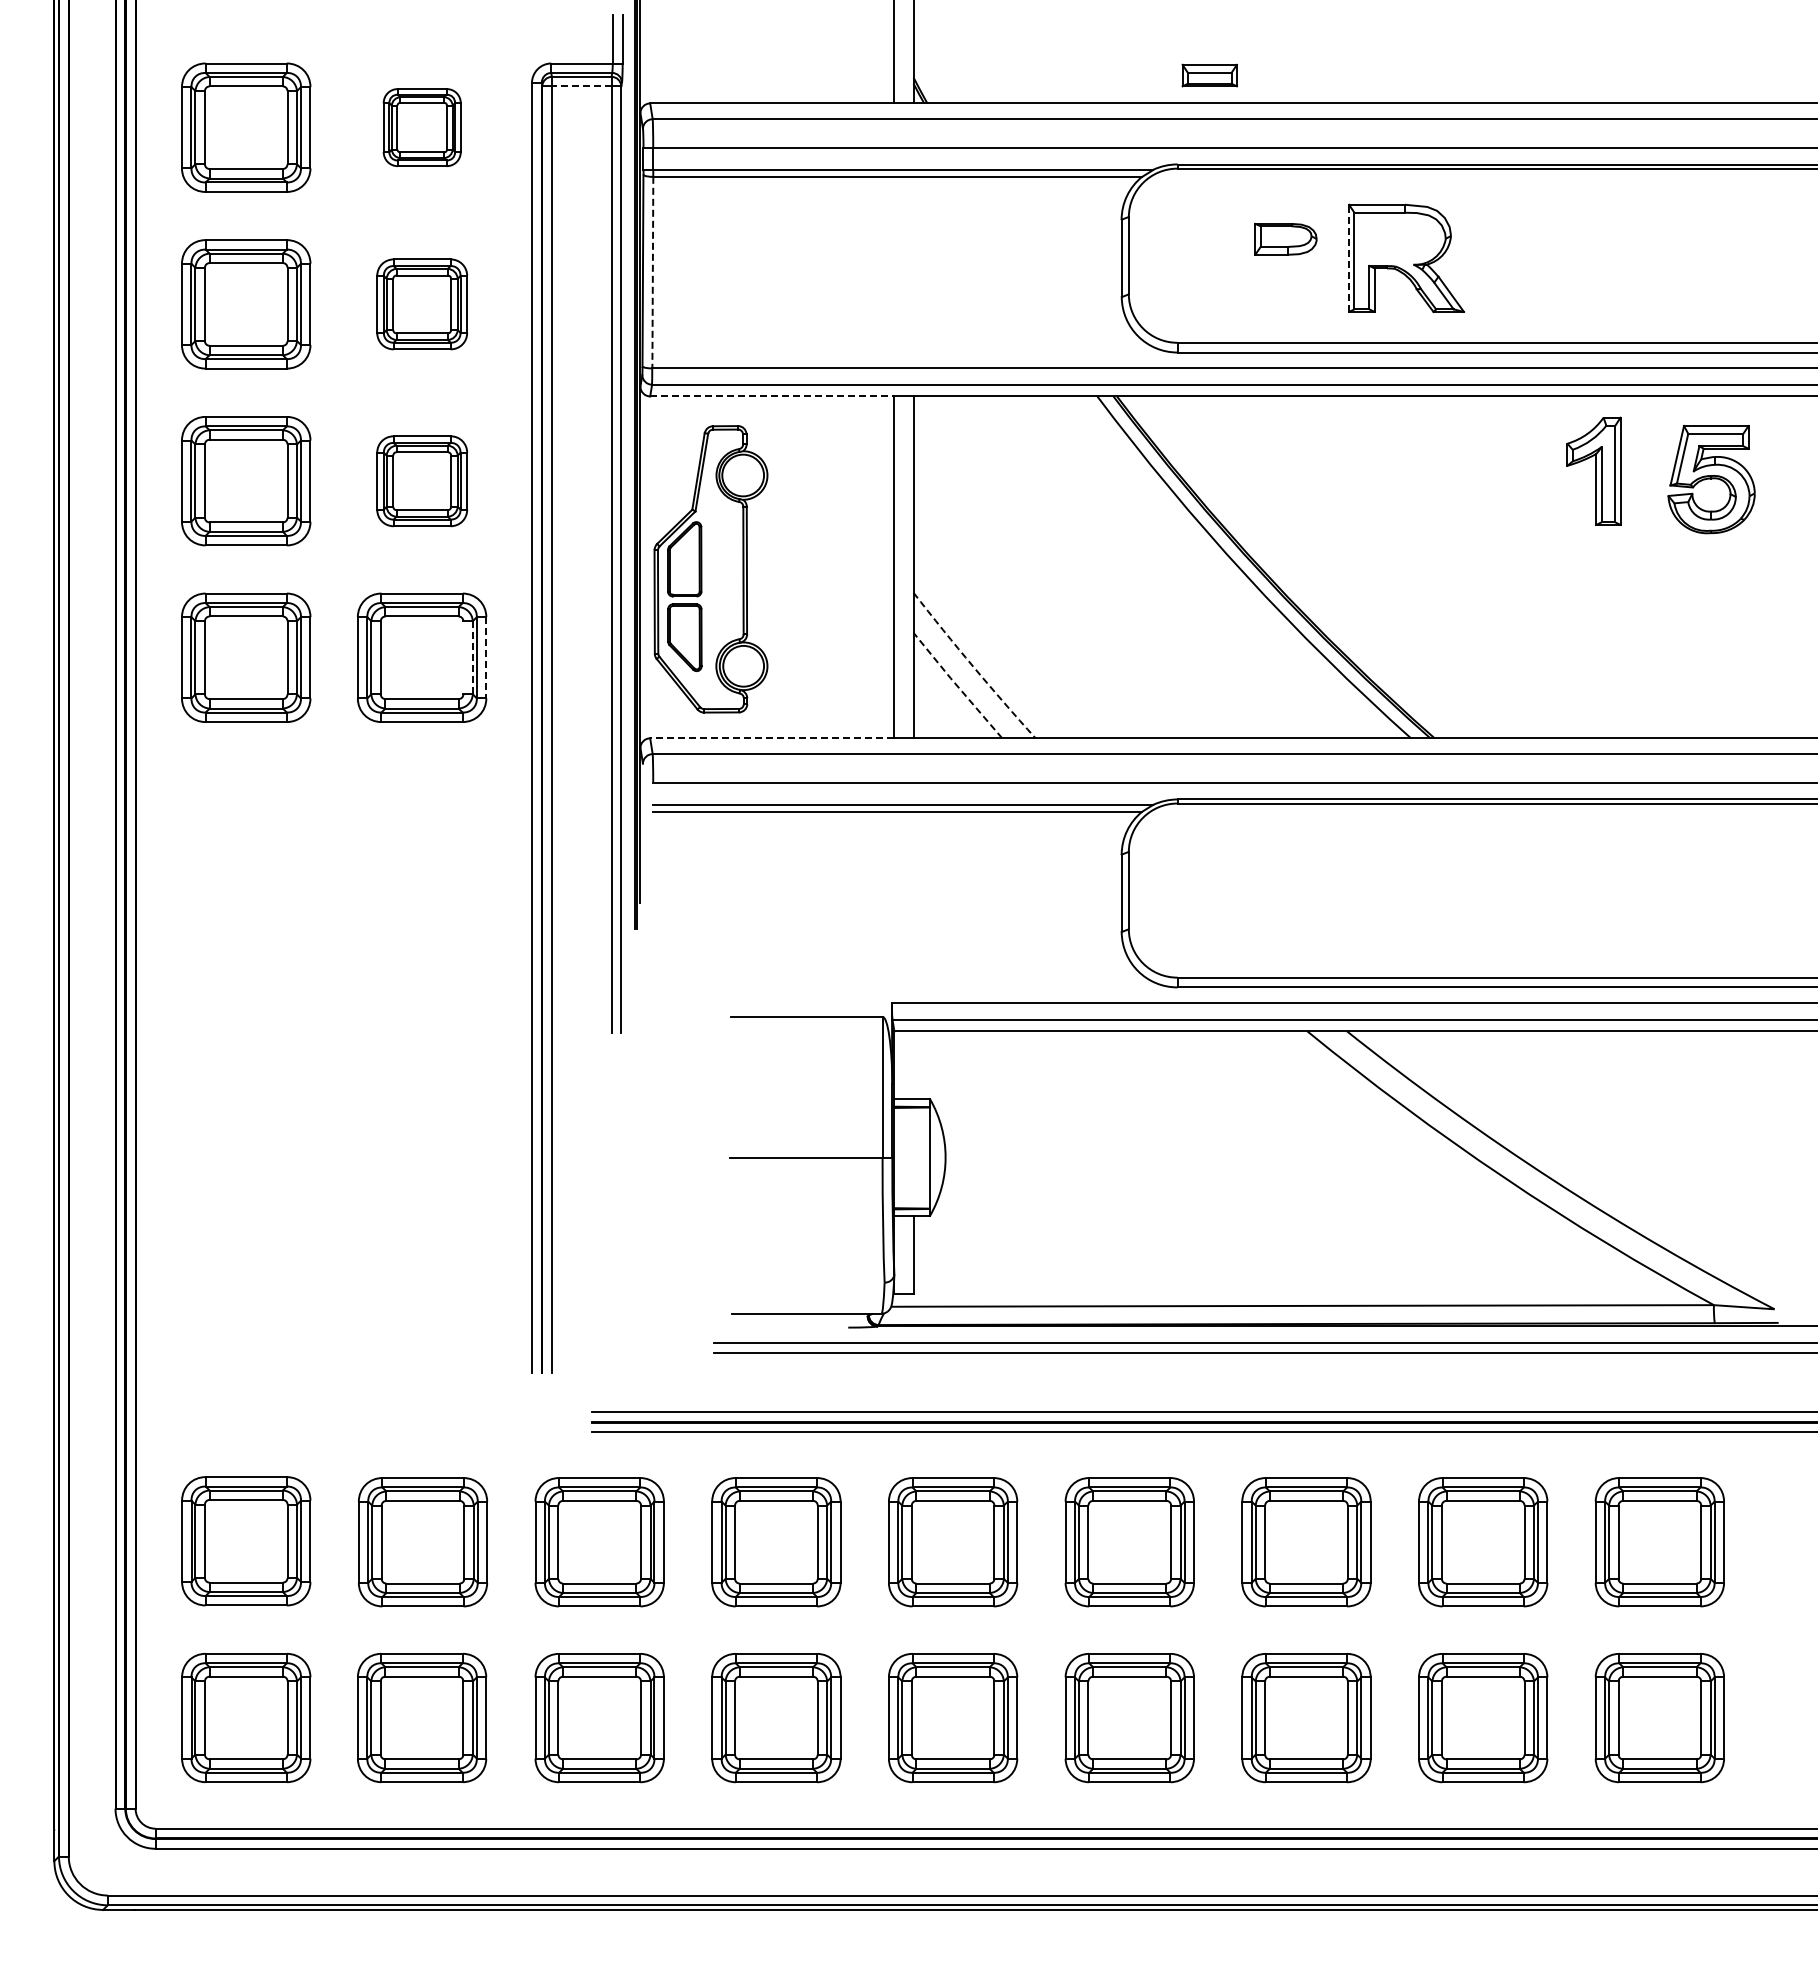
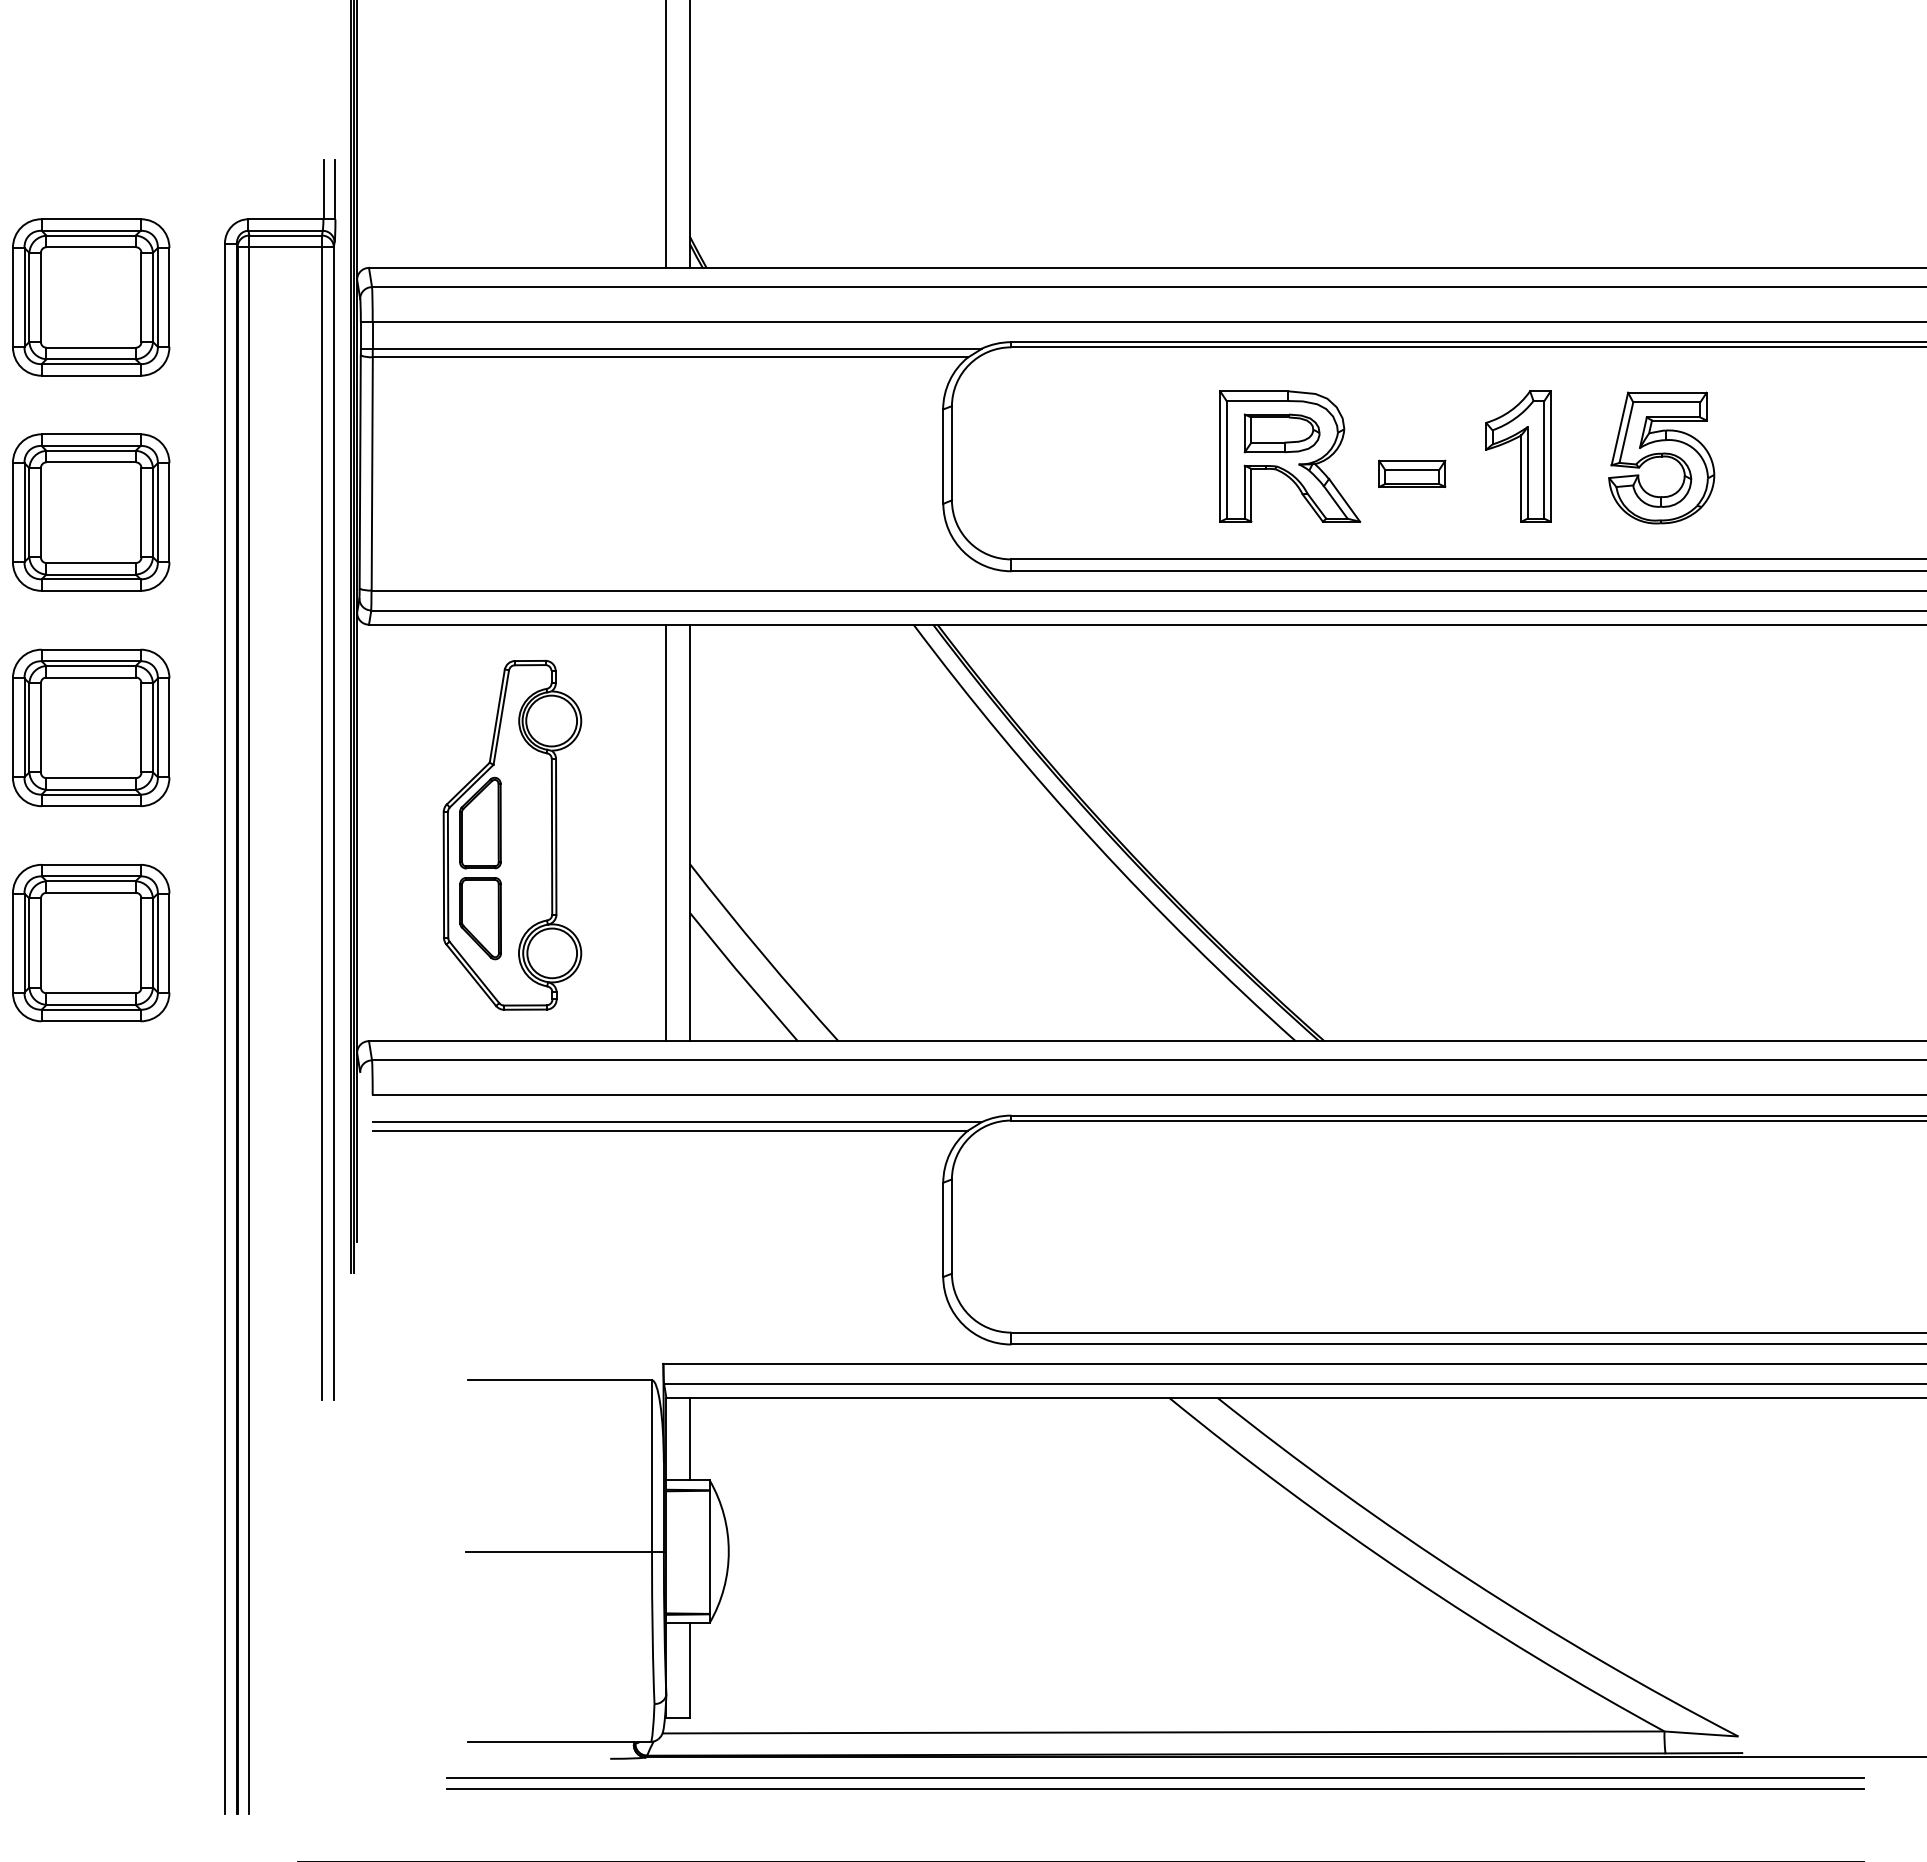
part: (1209, 75) -> (1411, 473), moved
line: (581, 86) -> (285, 247), dashed -> solid
part: (422, 127) -> (91, 297), size x1.67
part: (1285, 239) -> (1281, 433), moved
line: (1349, 258) -> (1220, 456), dashed -> solid
line: (652, 272) -> (371, 473), dashed -> solid
part: (422, 304) -> (91, 512), size x1.43
line: (772, 396) -> (517, 624), dashed -> solid
part: (1593, 470) -> (1517, 455), moved
part: (1711, 479) -> (1661, 457), moved
part: (422, 481) -> (91, 728), size x1.43
part: (710, 569) -> (511, 835), moved
line: (463, 657) -> (141, 942), added
line: (472, 657) -> (152, 942), dashed -> solid
line: (486, 657) -> (169, 942), dashed -> solid
arc: (973, 666) -> (762, 953), dashed -> solid
line: (956, 685) -> (742, 976), dashed -> solid
line: (771, 738) -> (516, 1041), dashed -> solid
line: (913, 1064) -> (689, 1438), added

